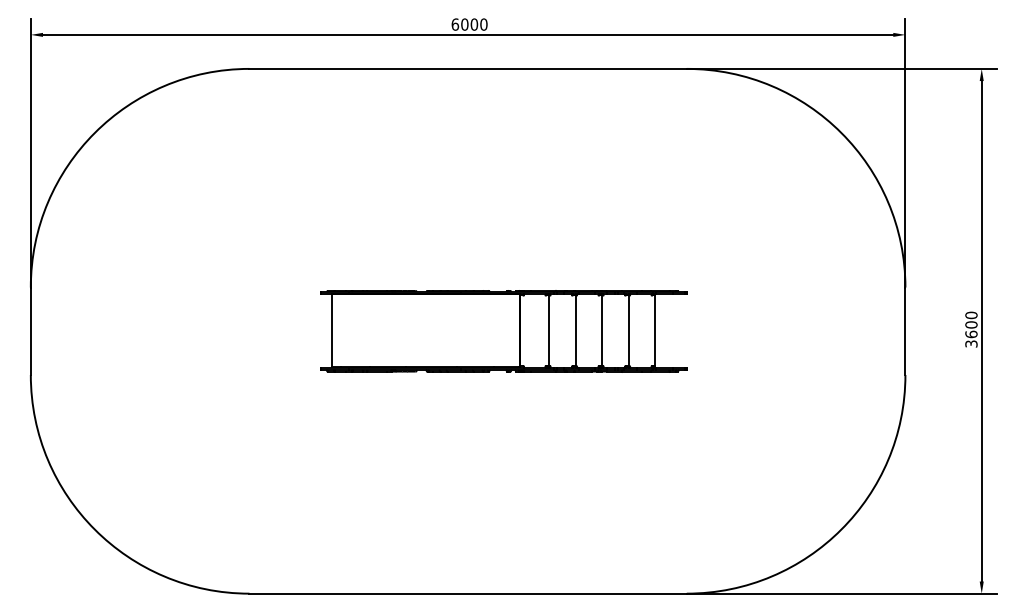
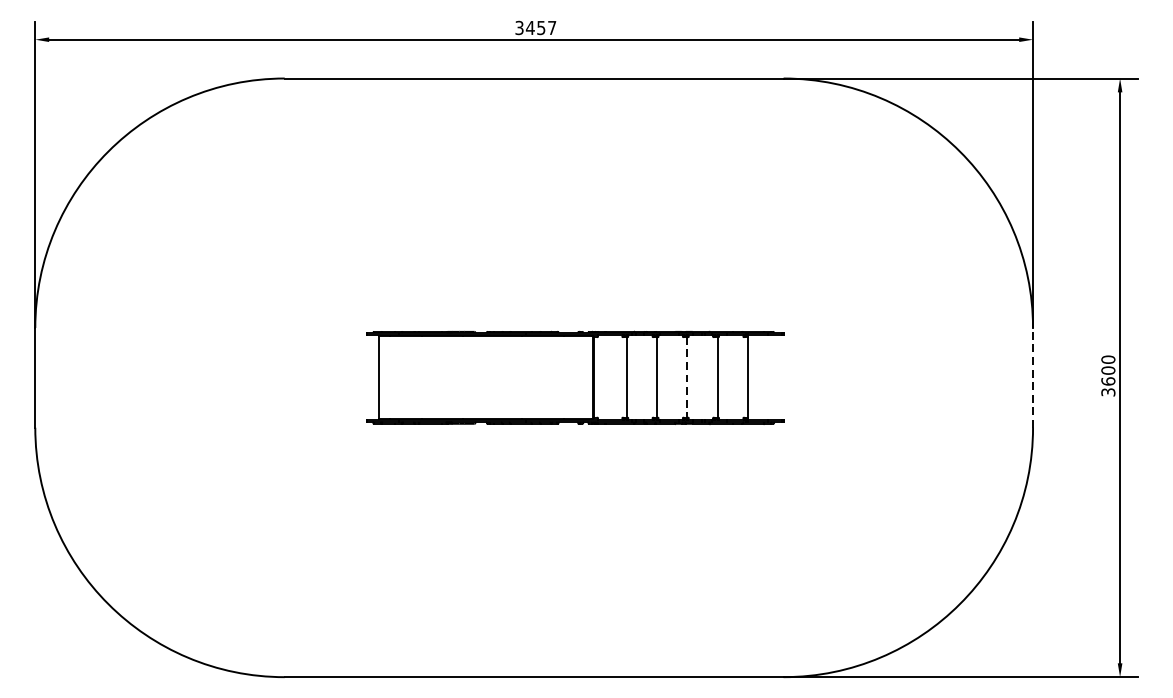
text: (469, 24) -> (535, 27), 6000 -> 3457
line: (602, 330) -> (687, 376), solid -> dashed
line: (905, 331) -> (1033, 378), solid -> dashed

